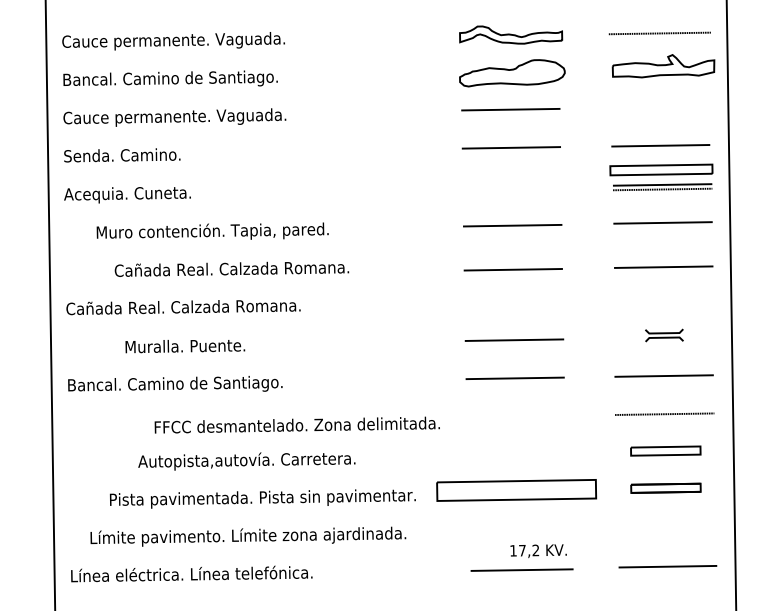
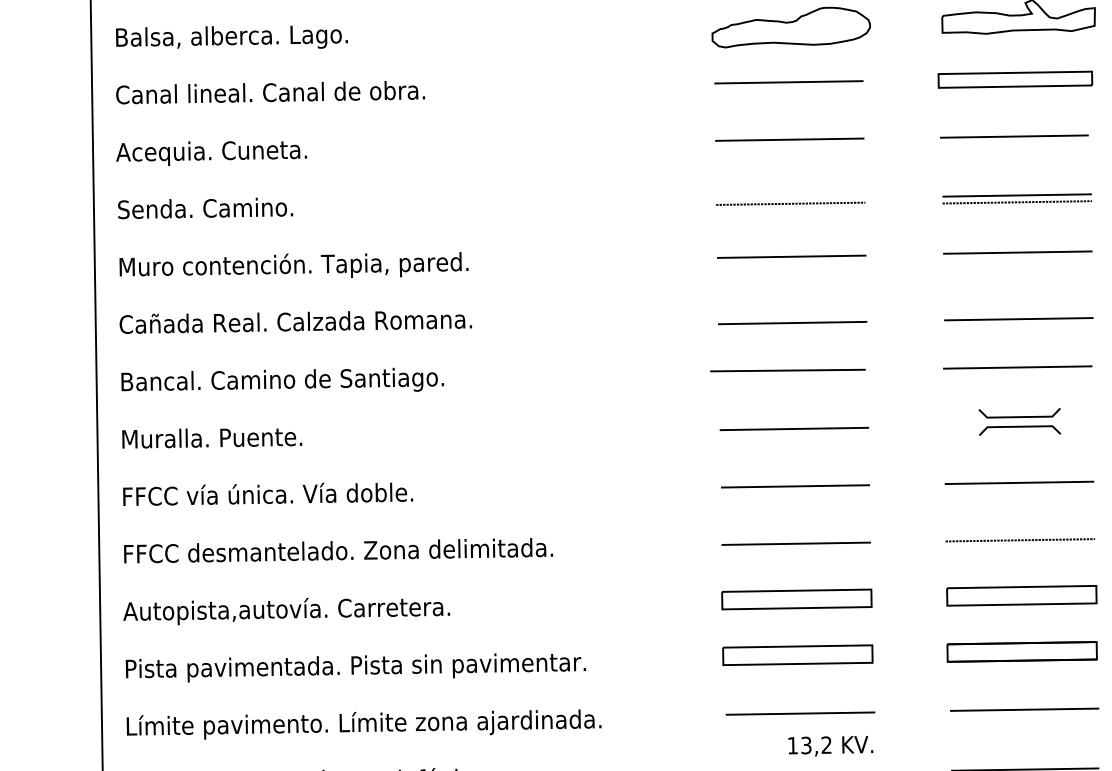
text: (179, 78) -> (290, 35), Bancal. Camino de Santiago. -> Balsa, alberca. Lago.
text: (184, 117) -> (298, 94), Cauce permanente. Vaguada. -> Canal lineal. Canal de obra.
text: (126, 156) -> (210, 152), Senda. Camino. -> Acequia. Cuneta.
part: (661, 169) -> (1015, 79), moved
line: (511, 190) -> (789, 203), added
text: (127, 194) -> (212, 209), Acequia. Cuneta. -> Senda. Camino.
text: (212, 230) -> (293, 264), moved
text: (231, 268) -> (295, 321), moved
line: (662, 298) -> (1017, 366), added
line: (509, 301) -> (786, 370), added
text: (183, 307) -> (296, 379), Cañada Real. Calzada Romana. -> Bancal. Camino de Santiago.
part: (664, 335) -> (1020, 421), size x1.43
text: (185, 346) -> (212, 438), moved
text: (175, 383) -> (284, 494), Bancal. Camino de Santiago. -> FFCC vía única. Vía doble.
line: (515, 416) -> (795, 543), added
text: (296, 424) -> (337, 549), moved
part: (665, 450) -> (1021, 594), size x1.43
part: (515, 453) -> (795, 599), added
text: (246, 461) -> (286, 611), moved
part: (665, 487) -> (1021, 650), size x1.43
part: (516, 490) -> (797, 654), size x0.62
text: (262, 498) -> (355, 667), moved
line: (667, 526) -> (1024, 709), added
line: (518, 529) -> (800, 713), added
text: (248, 536) -> (364, 724), moved
text: (522, 550) -> (806, 745), 17,2 -> 13,2

